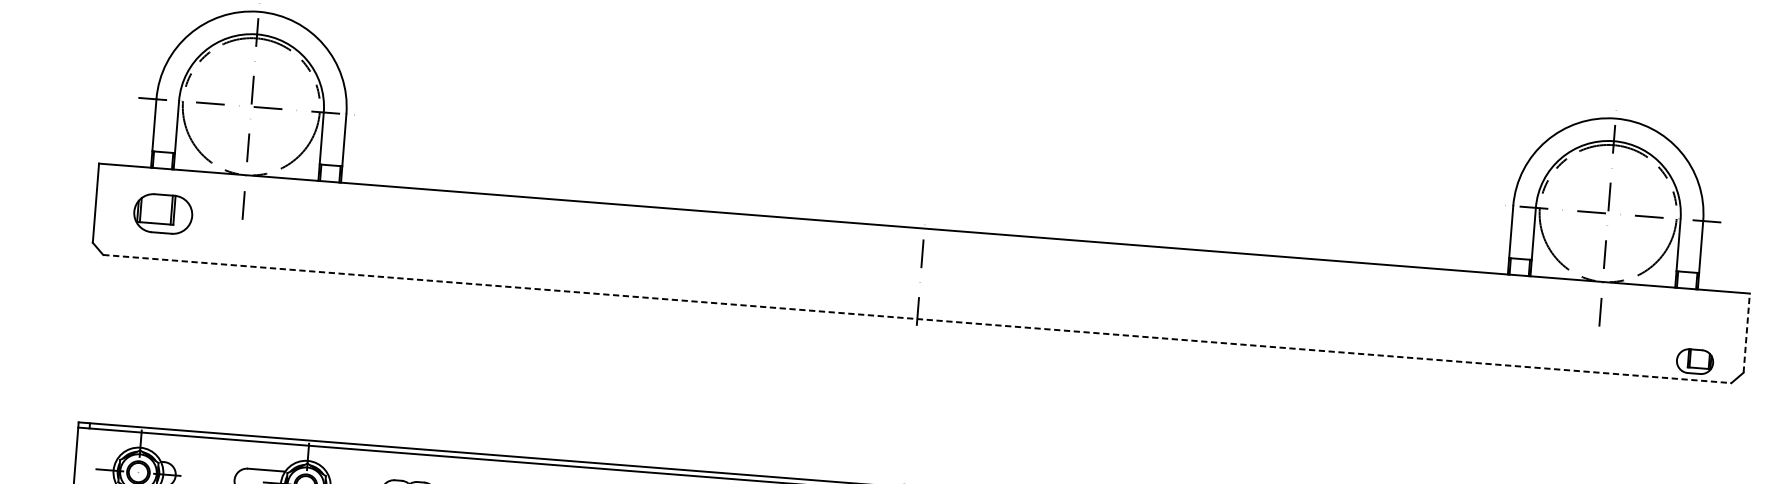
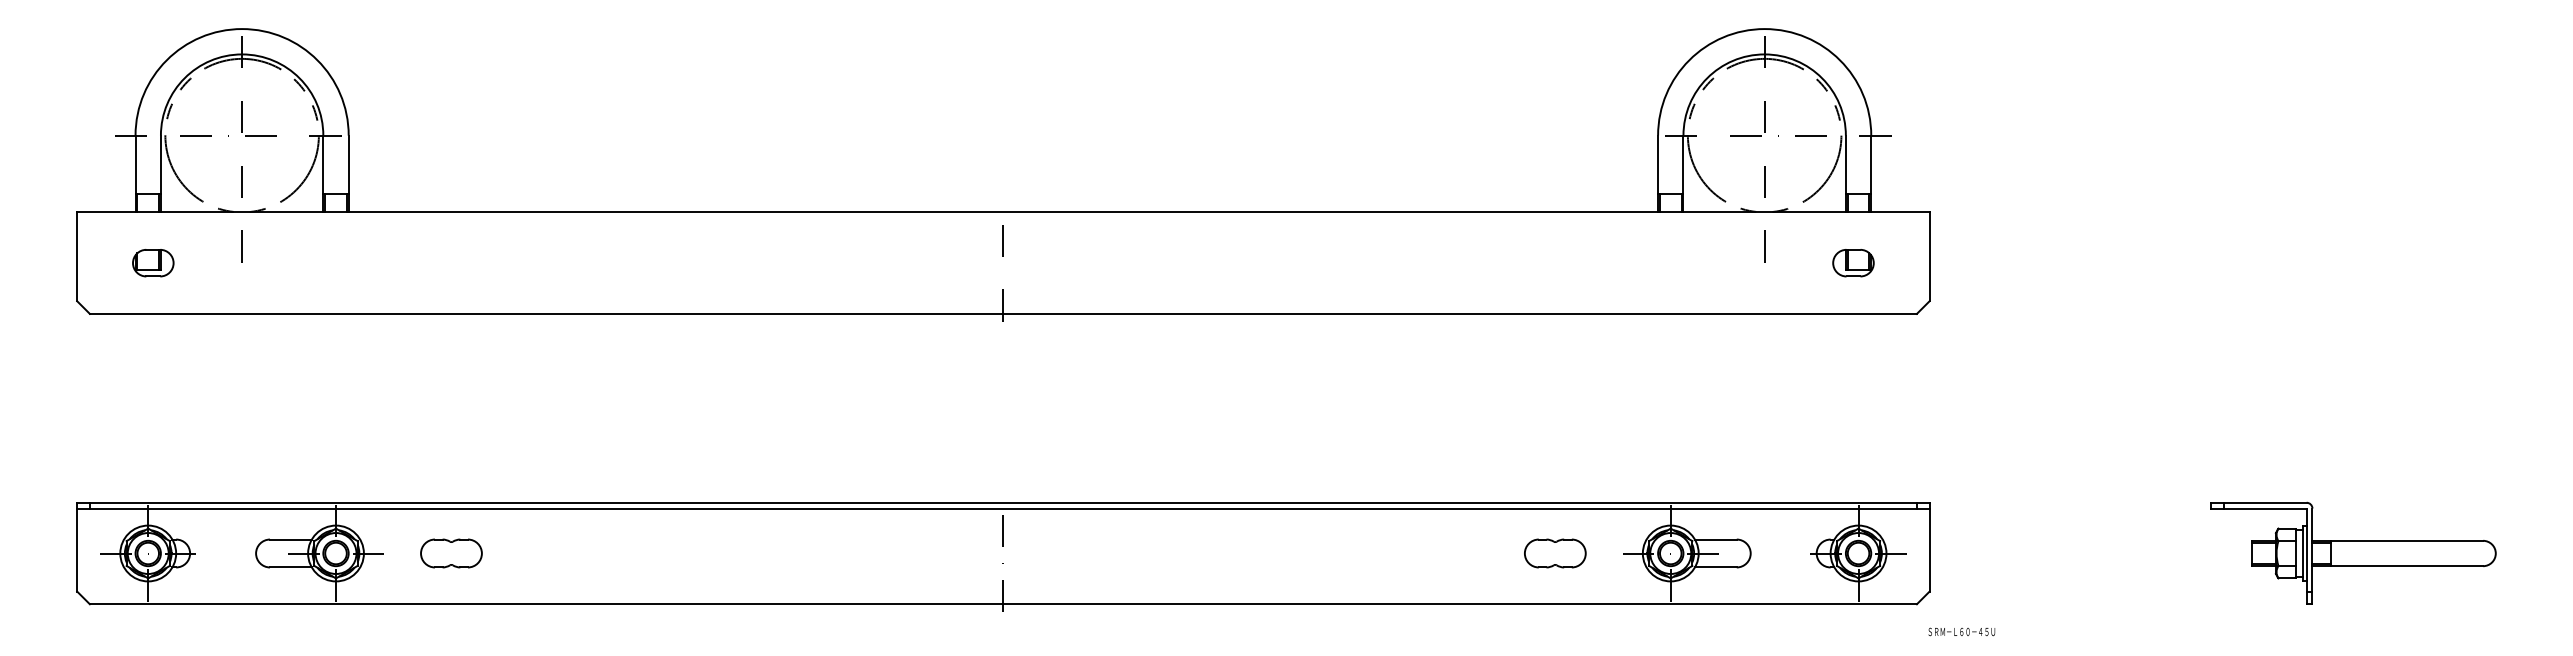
part: (163, 214) -> (153, 263), size x0.62
line: (917, 318) -> (1003, 313), dashed -> solid
line: (1746, 332) -> (1929, 256), dashed -> solid
part: (1695, 361) -> (1853, 263), moved

